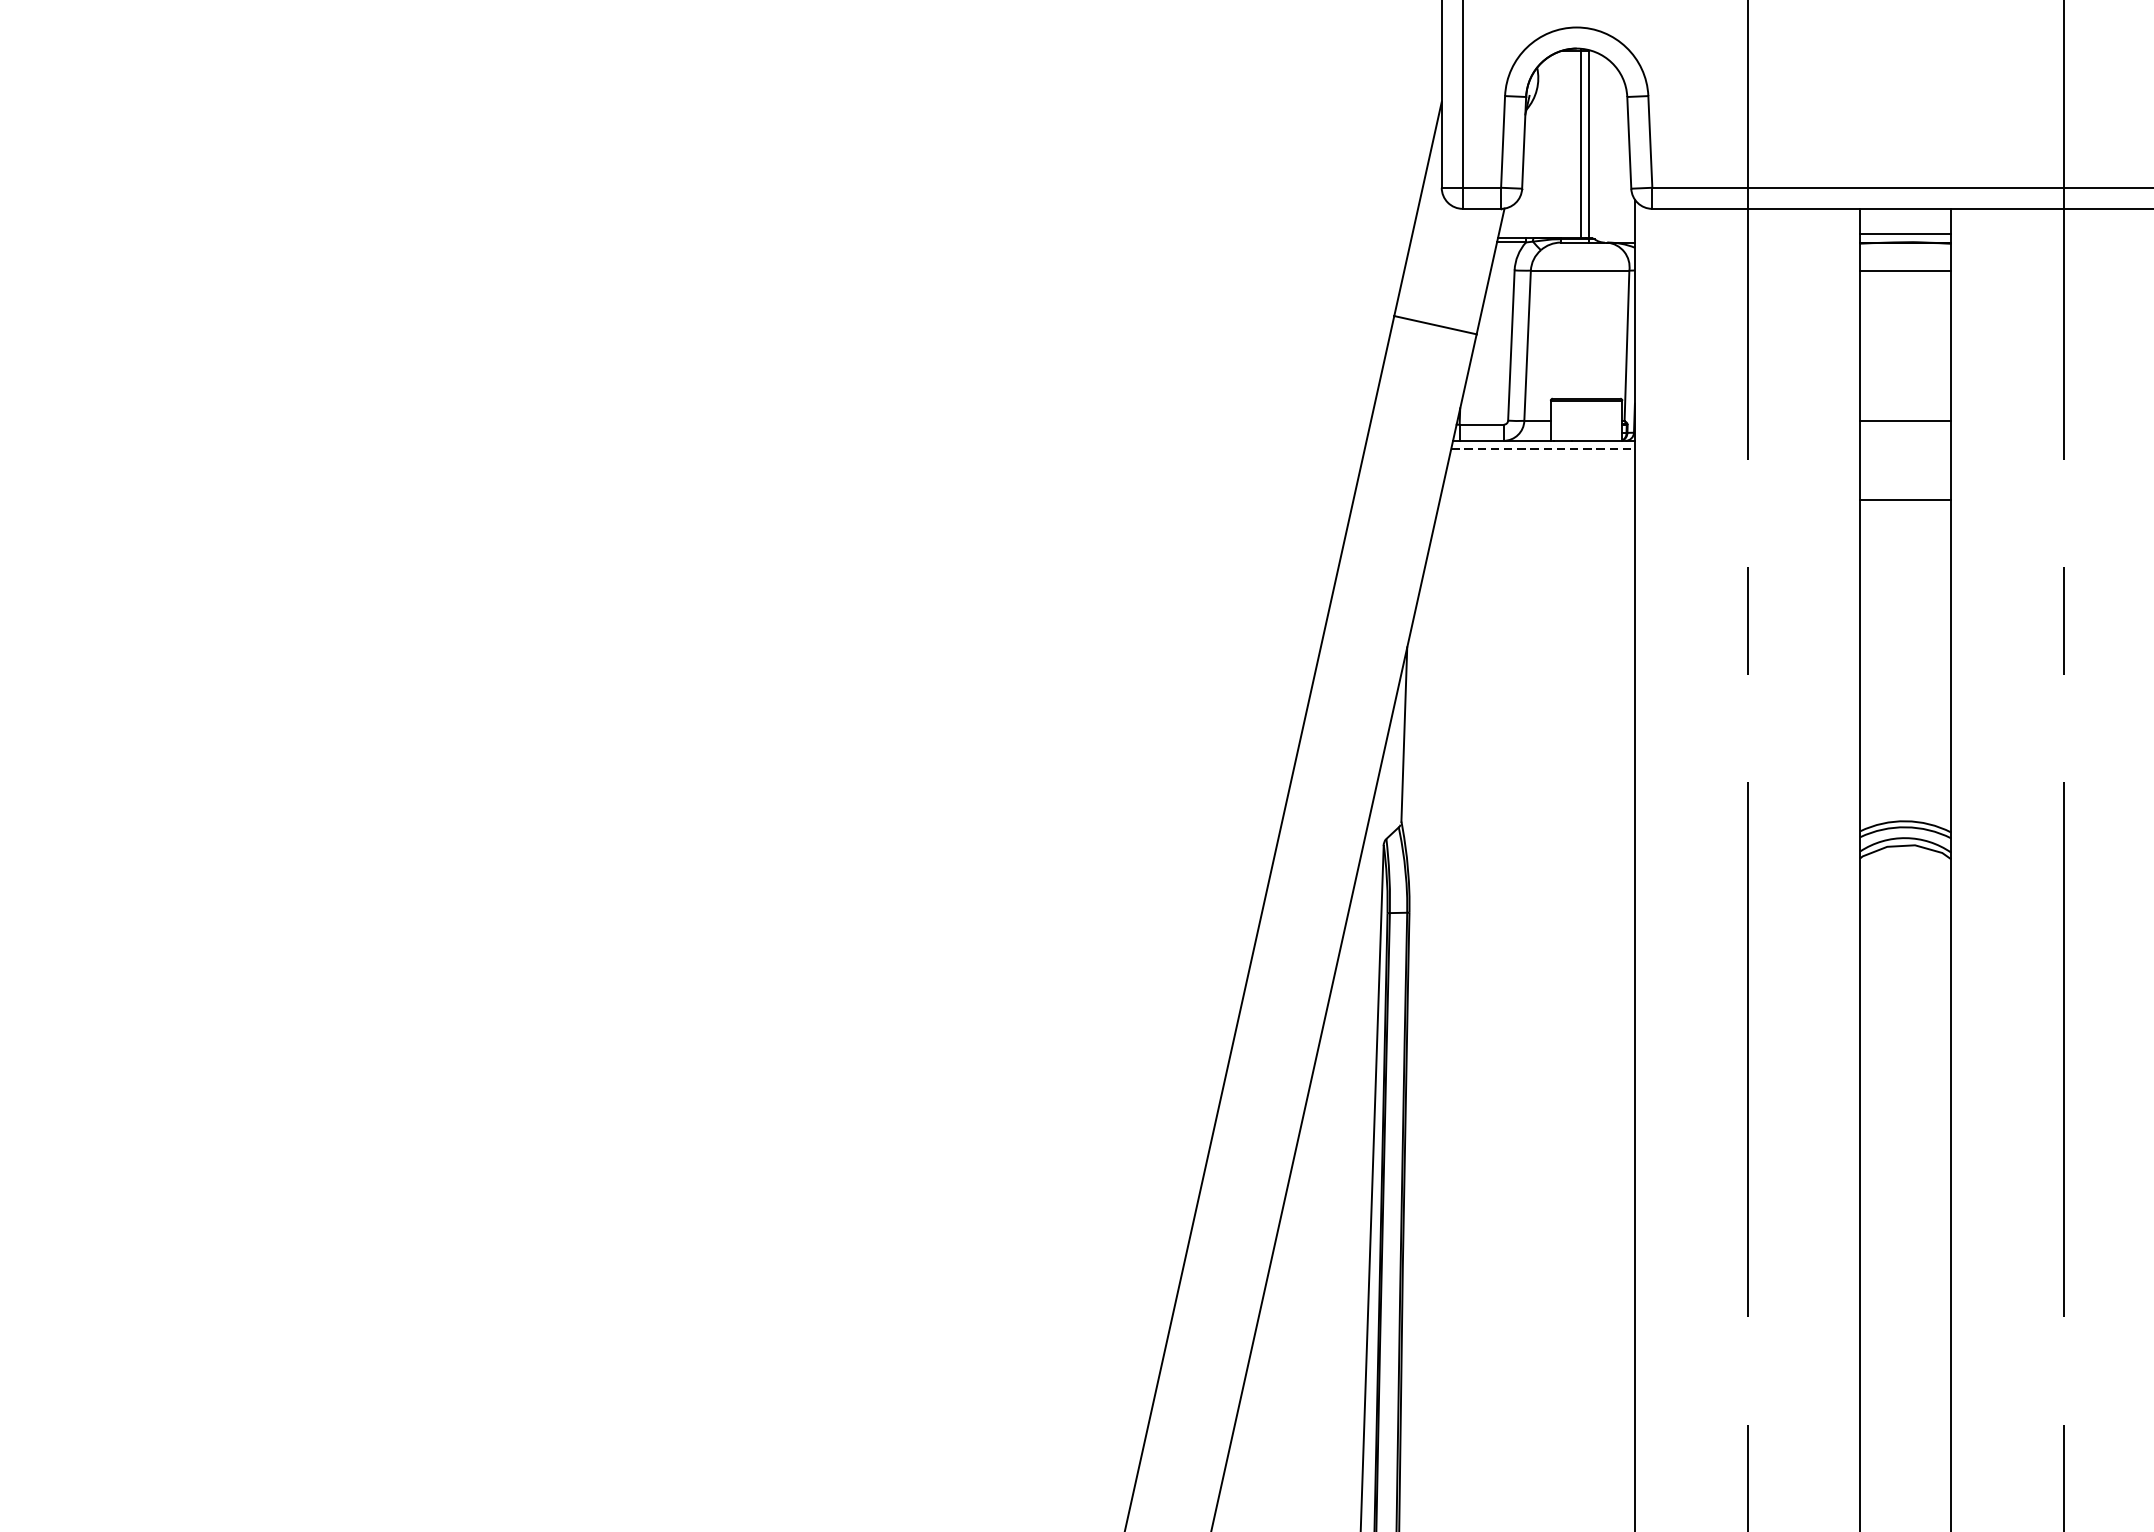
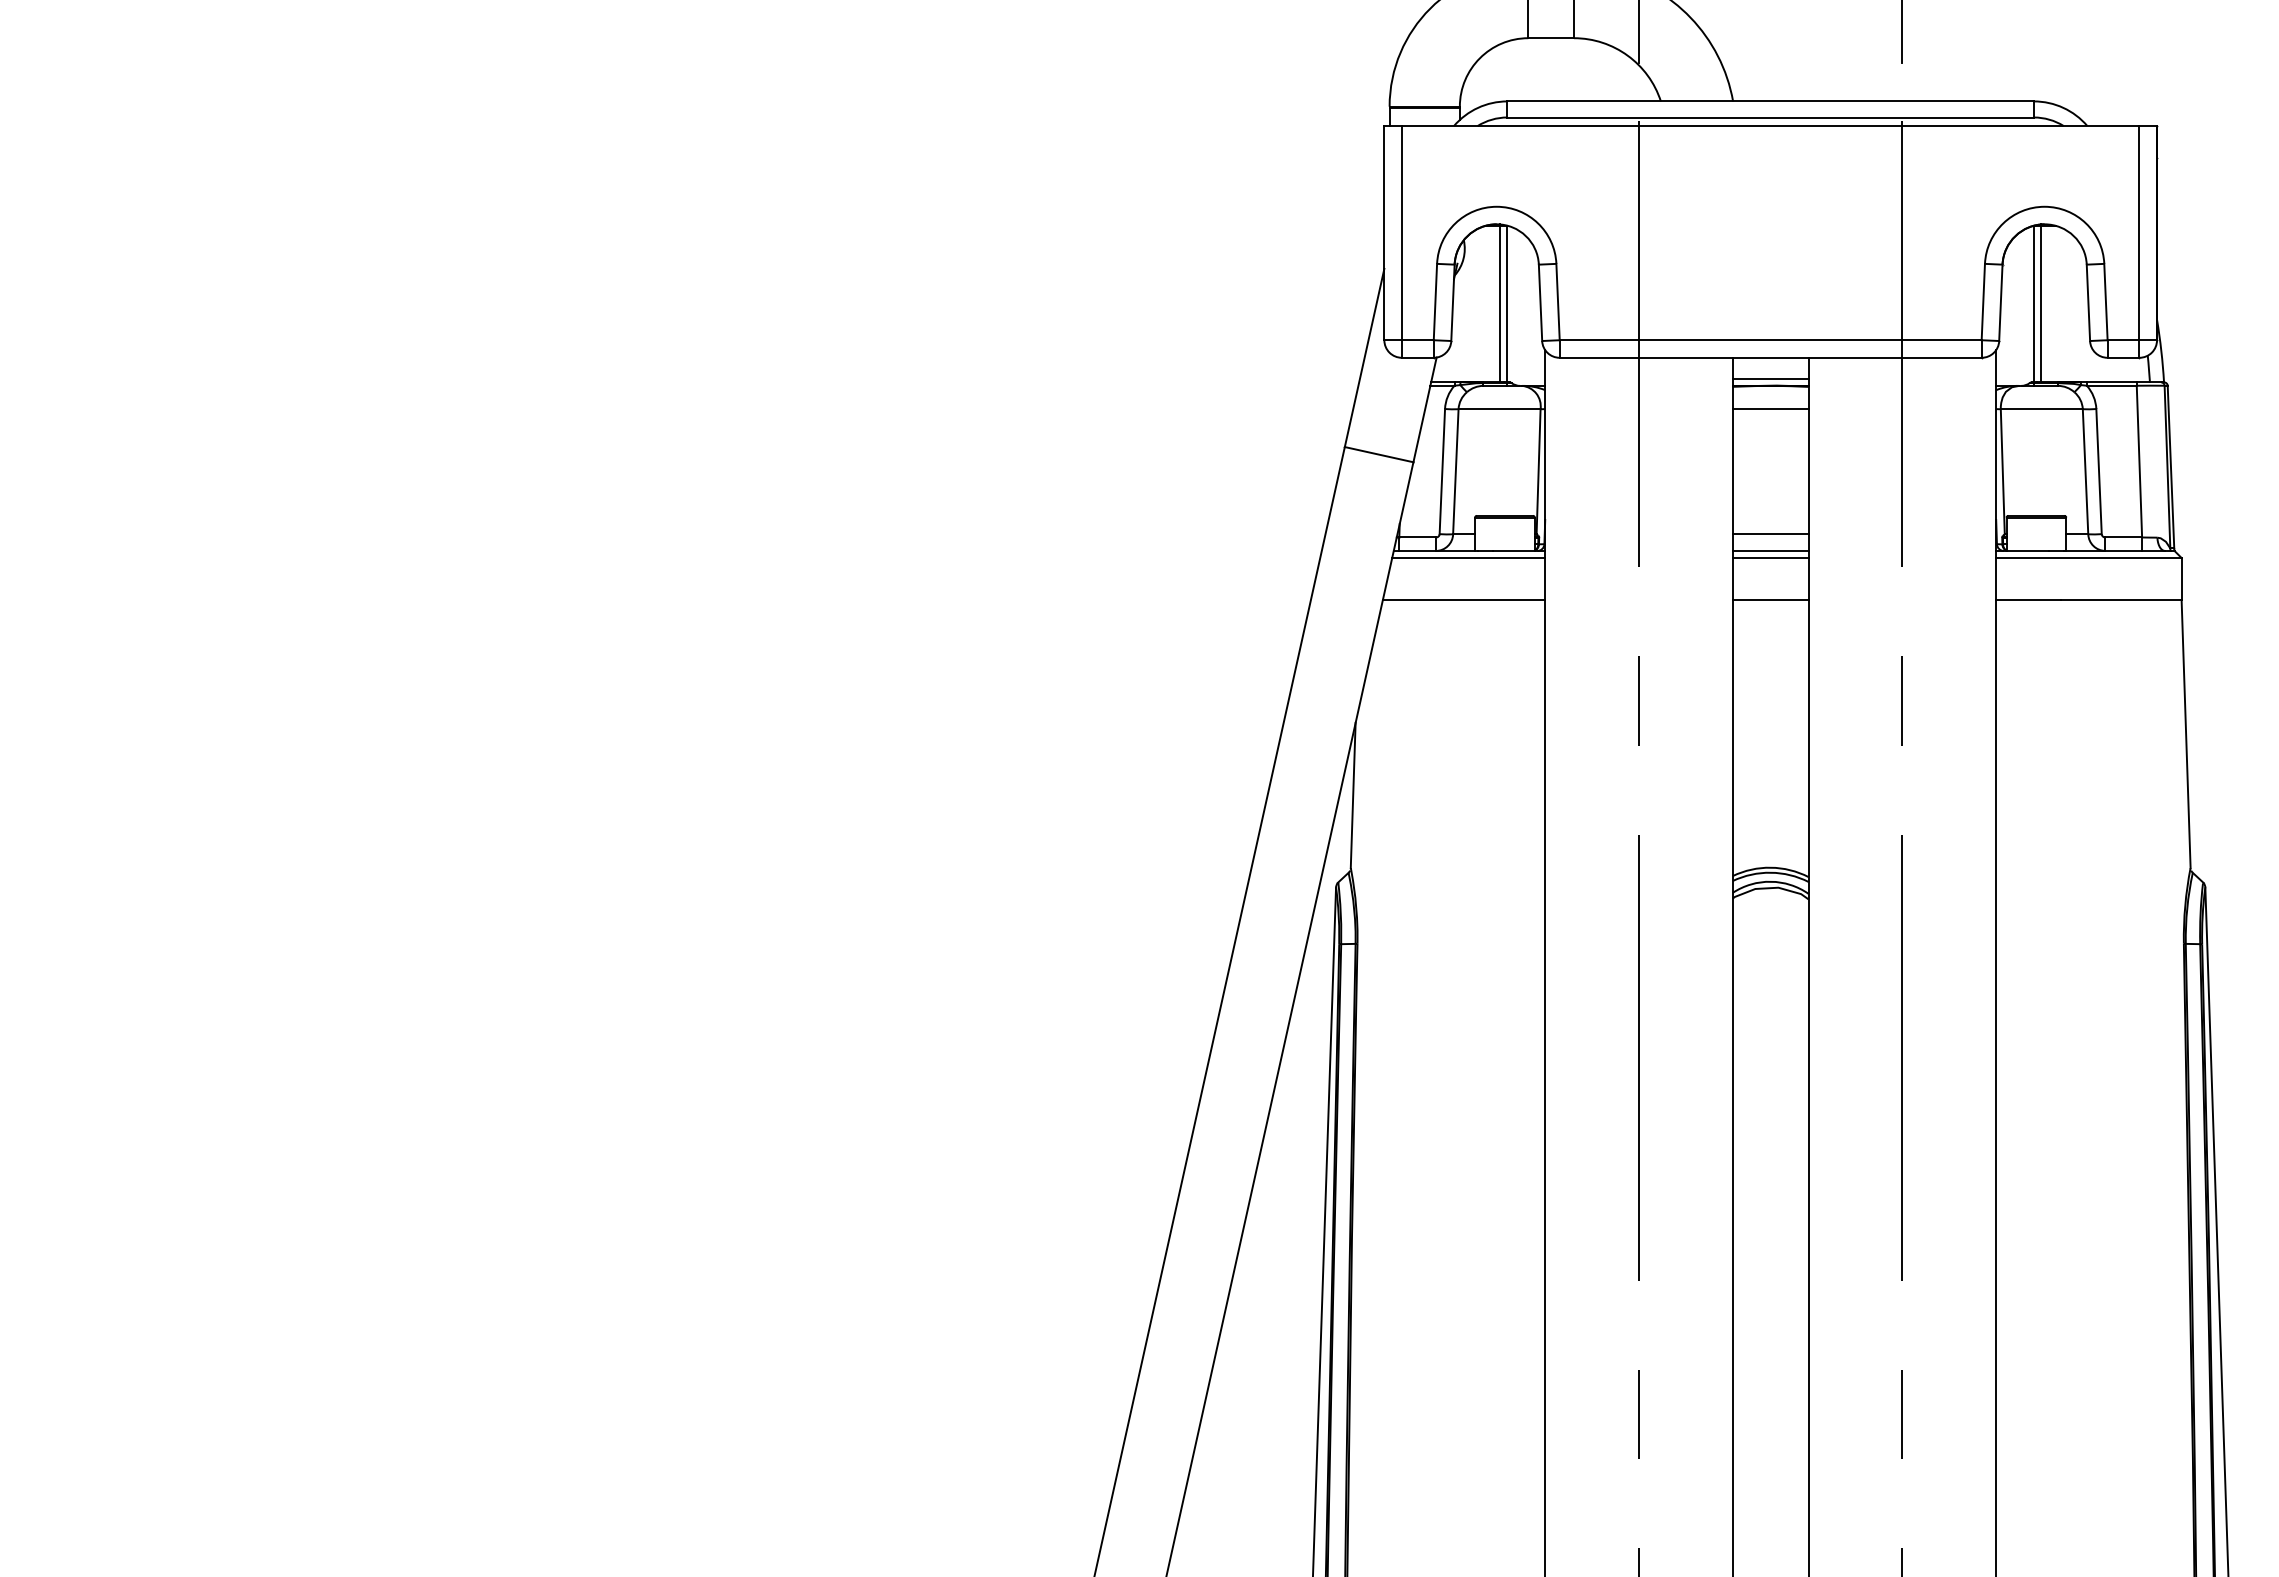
line: (1905, 440) -> (1770, 550), added
line: (1542, 449) -> (1468, 558), dashed -> solid
line: (1905, 449) -> (1770, 558), added
line: (1536, 500) -> (1463, 600), added

